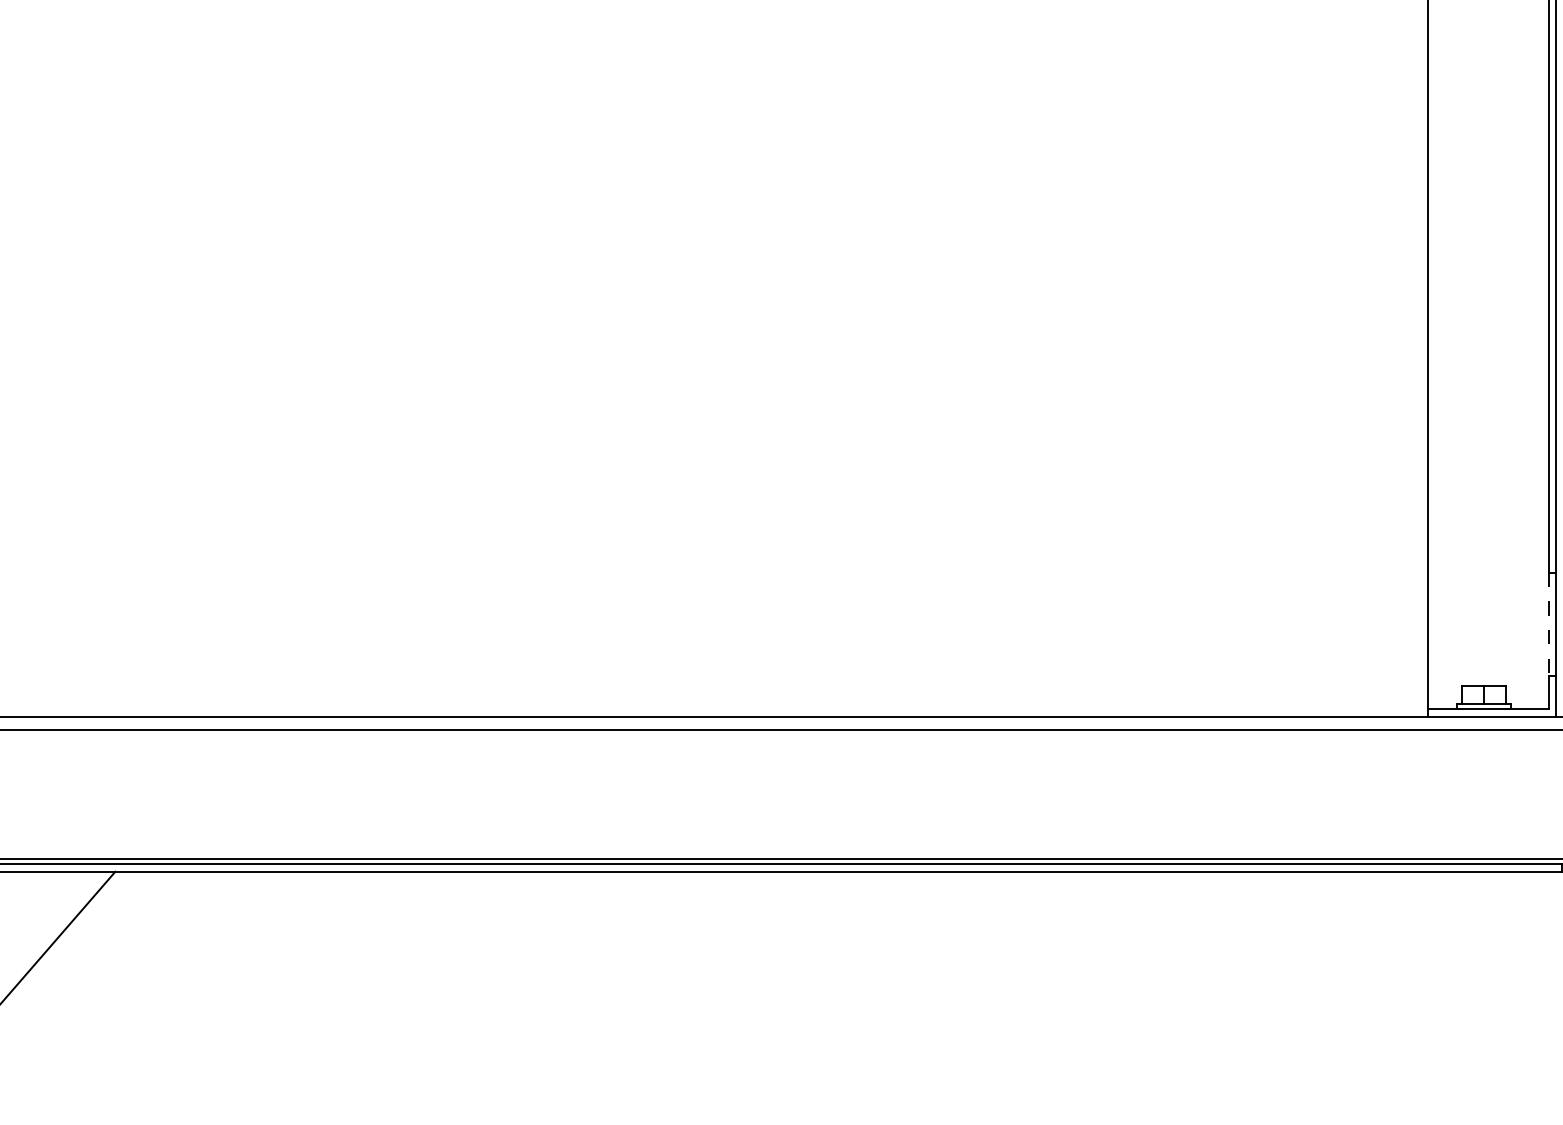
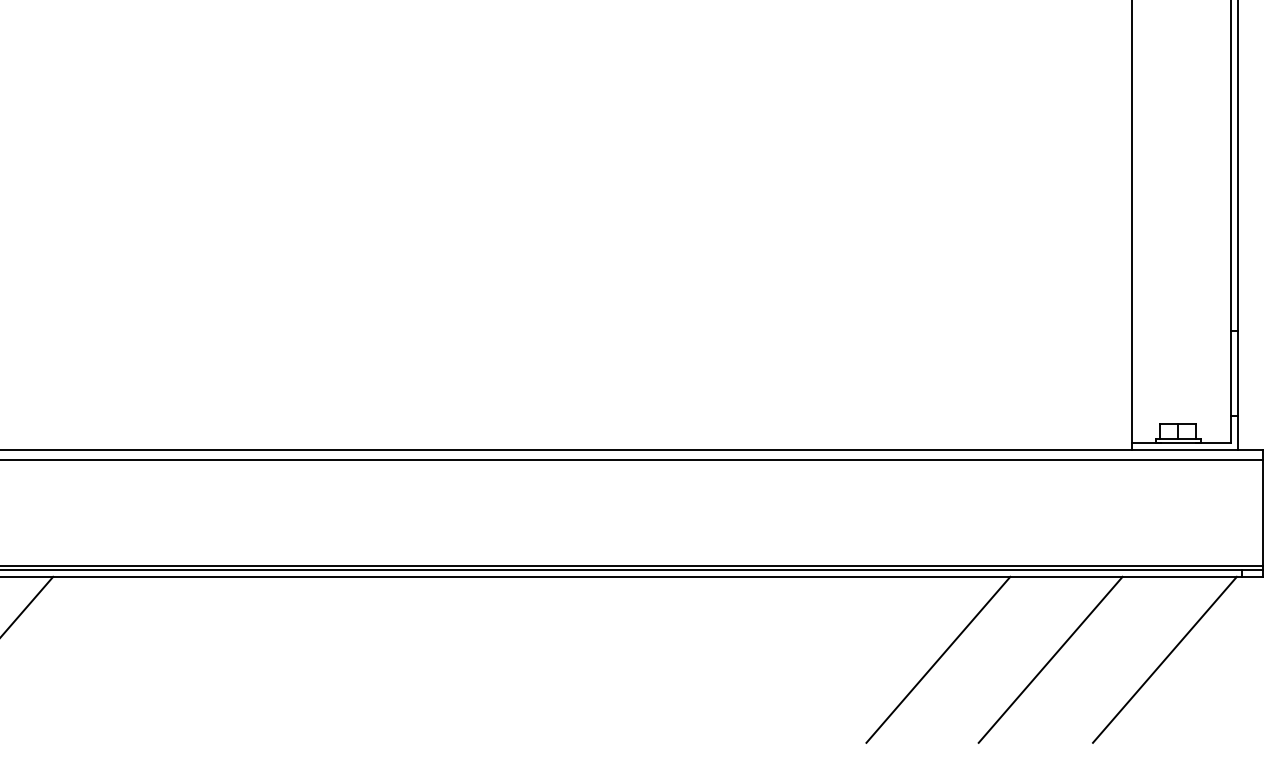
line: (1548, 624) -> (1231, 373), dashed -> solid
line: (1191, 972) -> (937, 659), added
line: (1328, 972) -> (1050, 659), added
line: (1467, 972) -> (1164, 659), added

